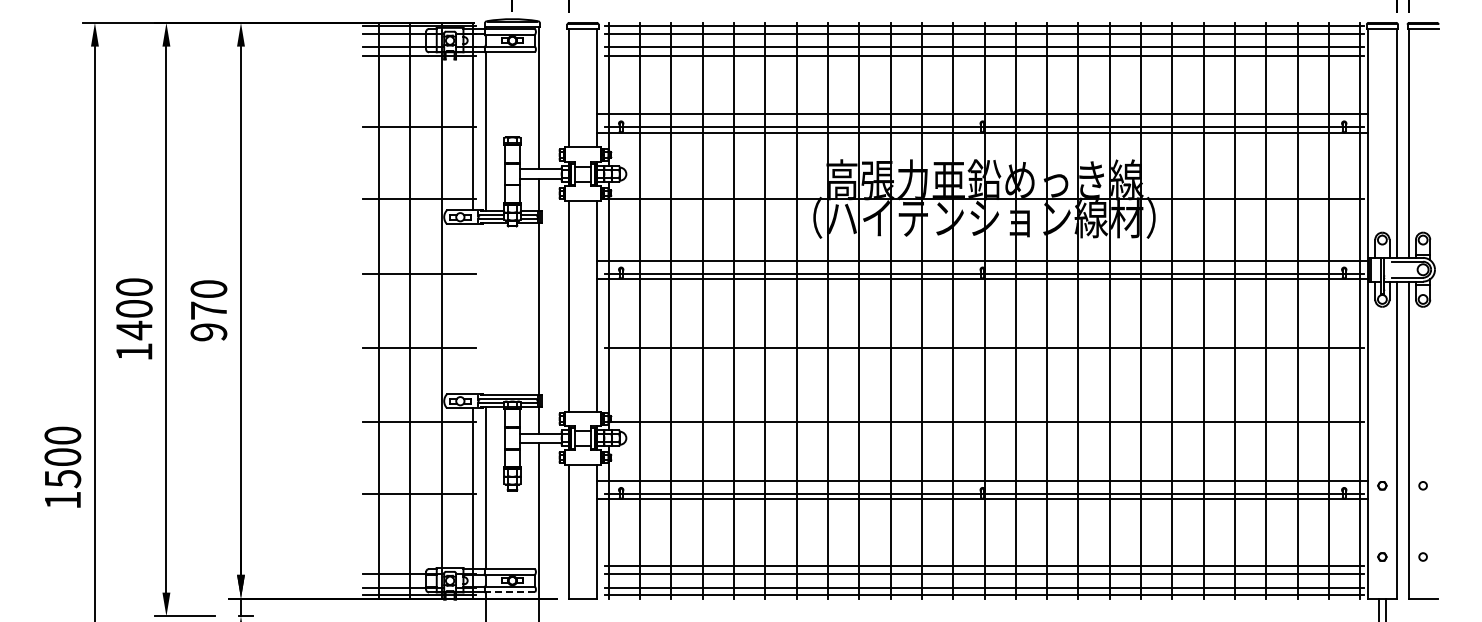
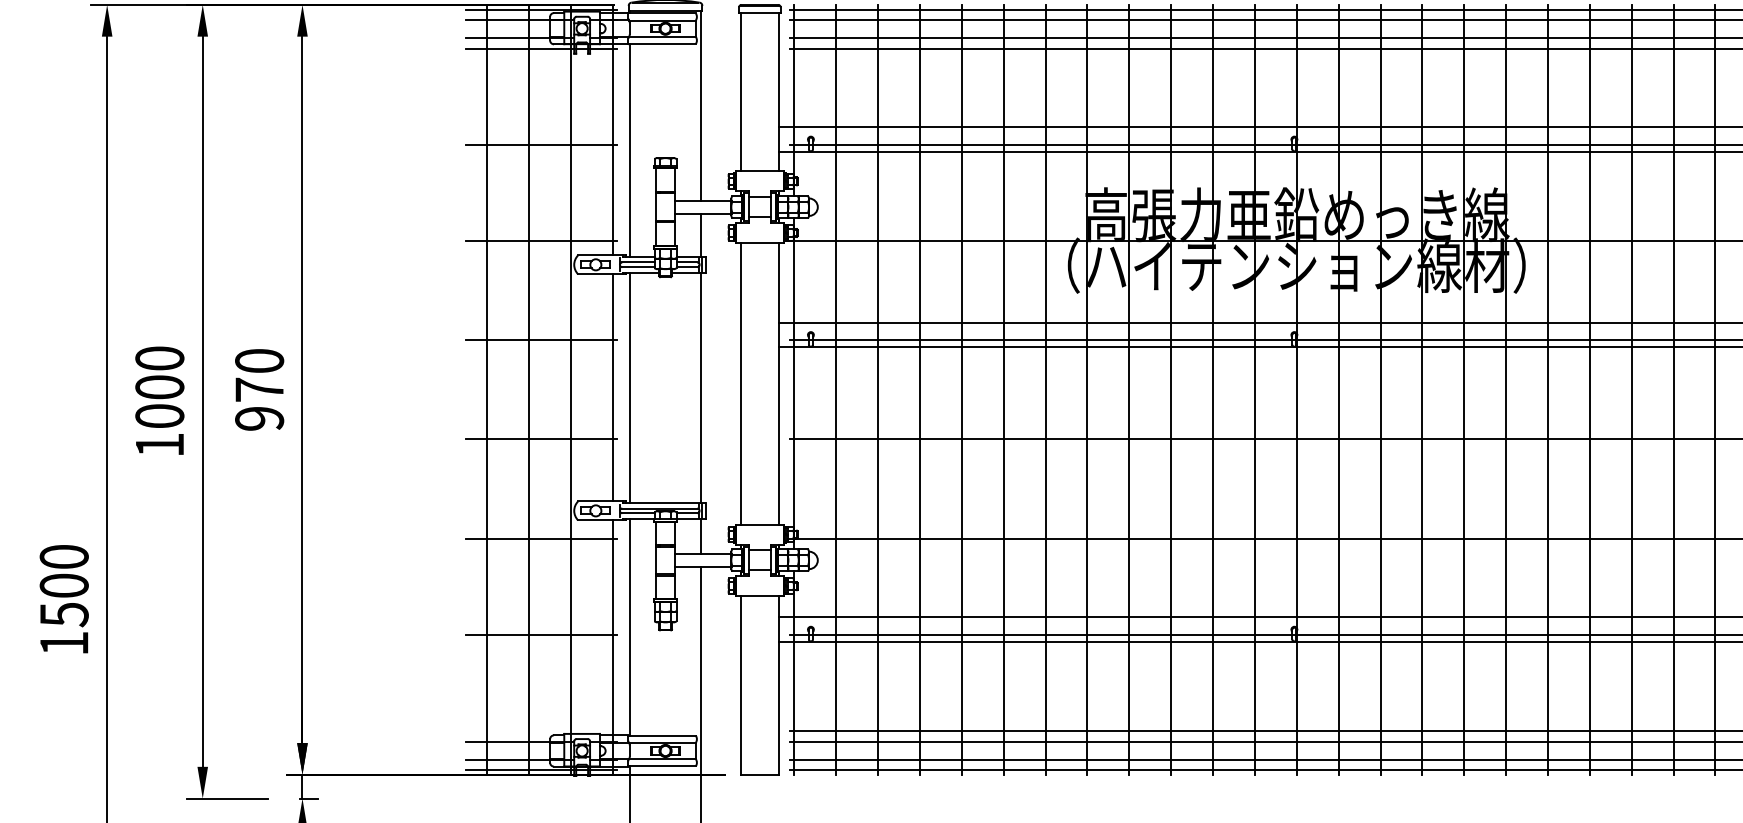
line: (472, 309) -> (612, 388), added
line: (486, 309) -> (630, 388), added
text: (134, 330) -> (160, 416), 1400 -> 1000
line: (509, 592) -> (661, 766), dashed -> solid

